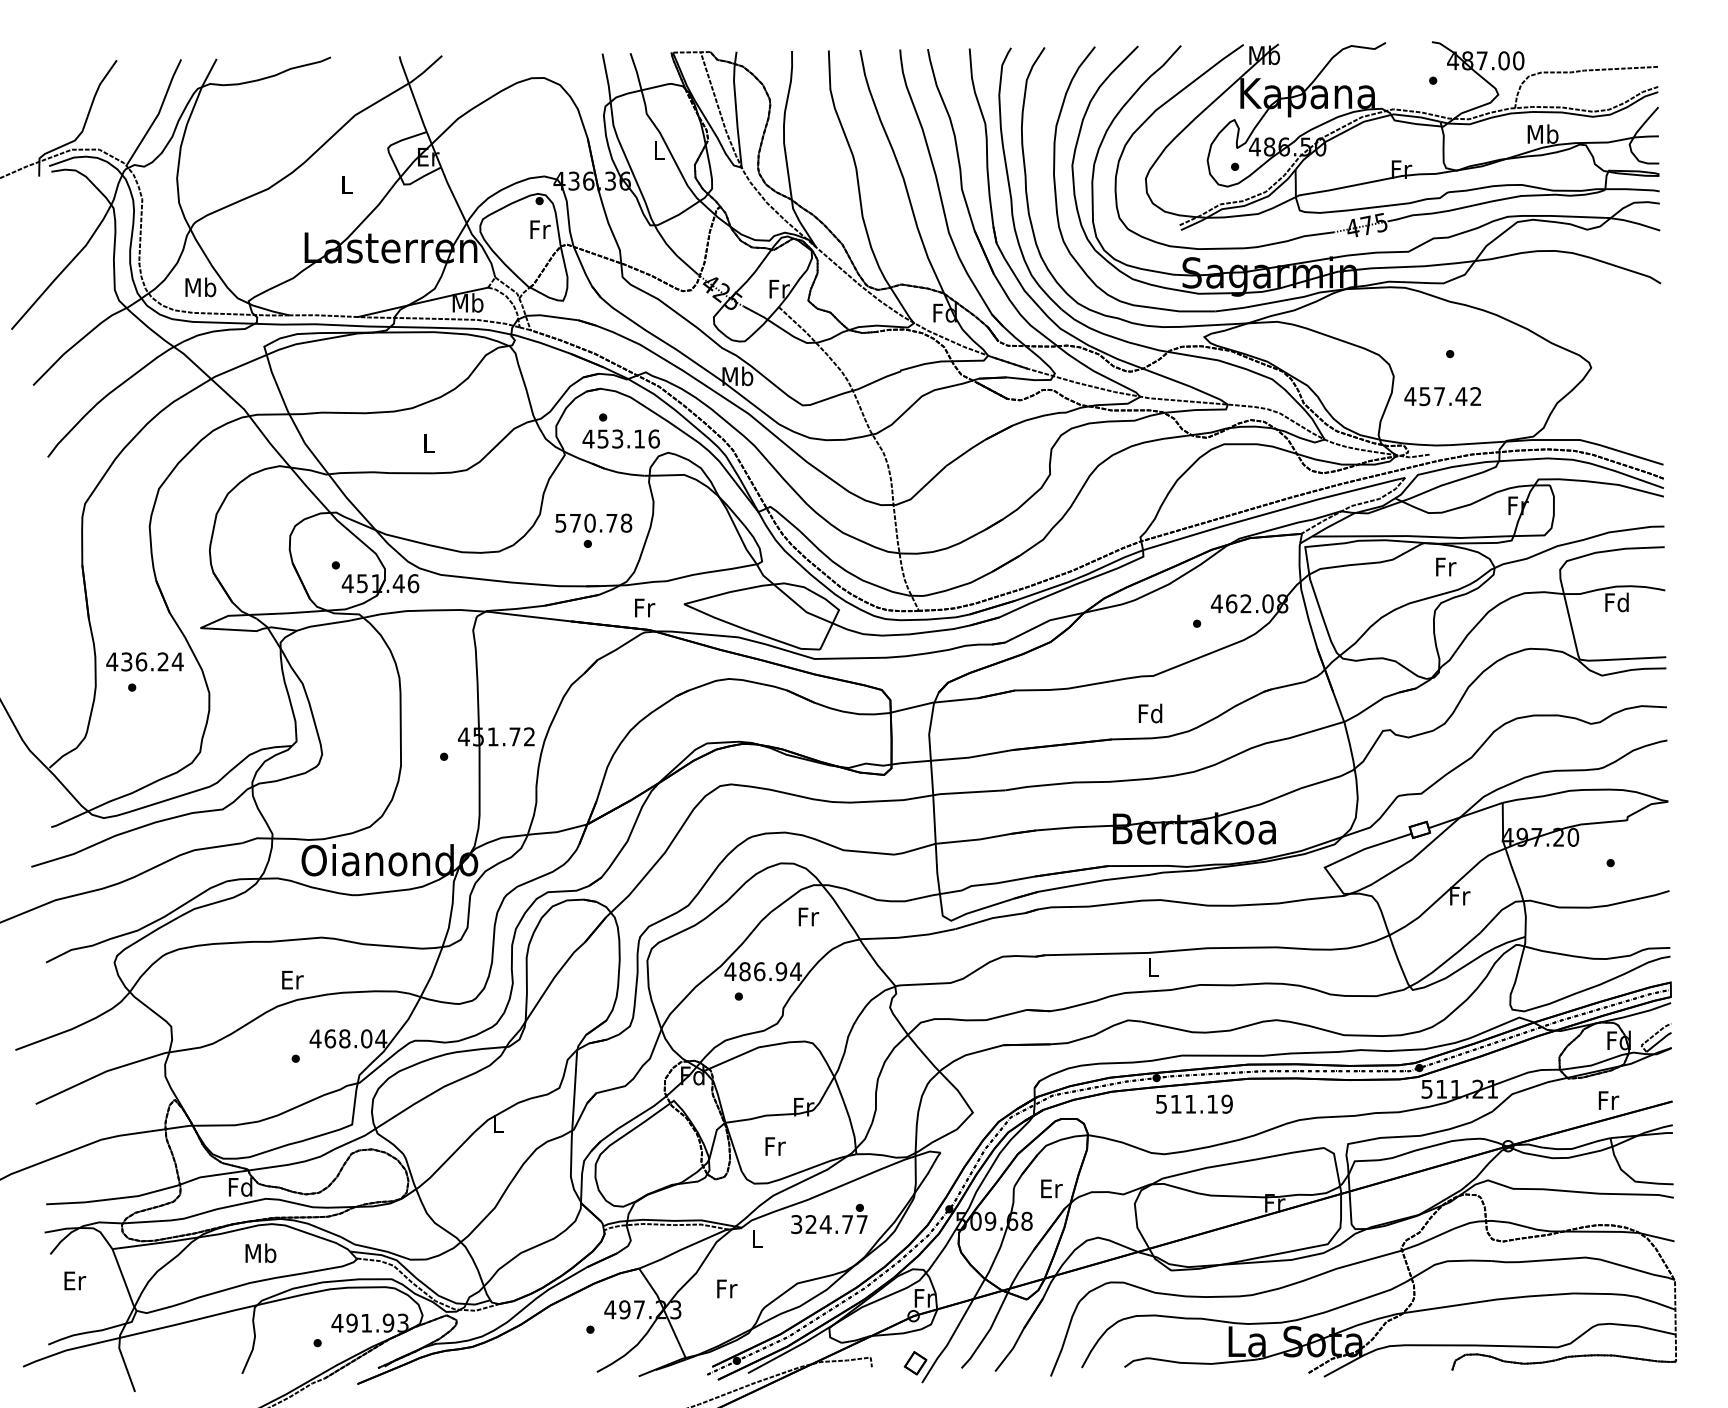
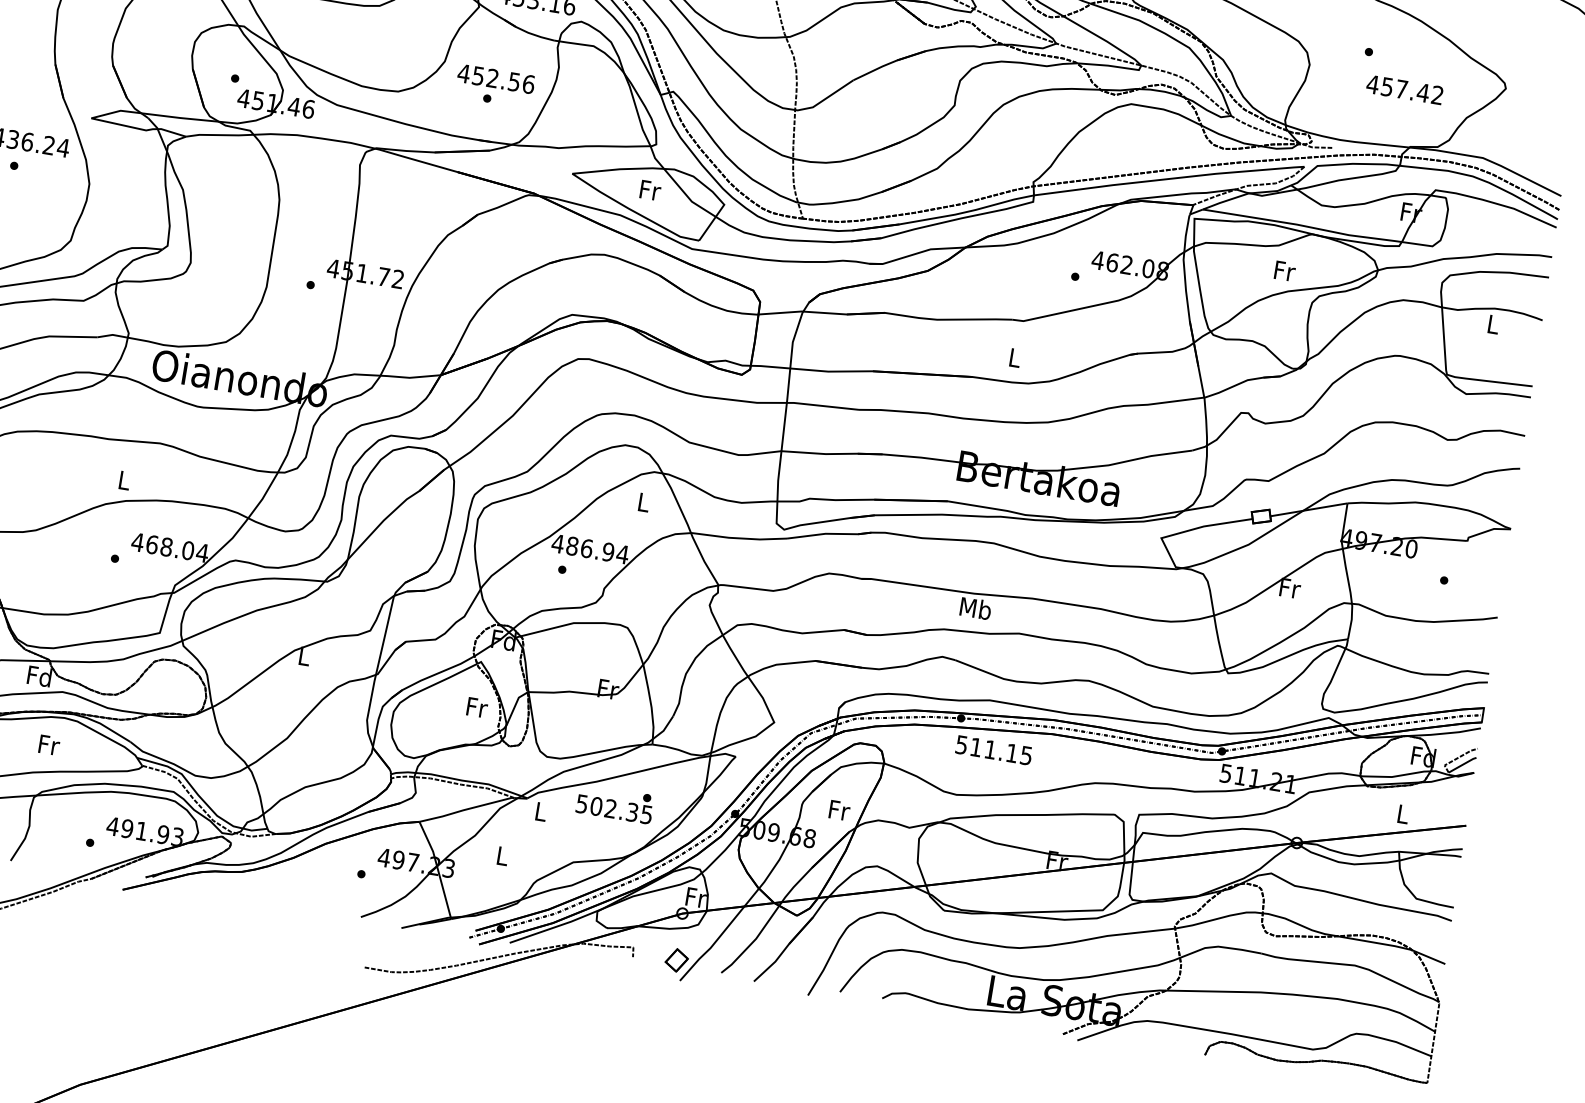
text: (1442, 396) -> (1404, 89), moved
text: (593, 522) -> (496, 78), 570.78 -> 452.56
text: (1446, 566) -> (1285, 270), moved
text: (1616, 602) -> (1492, 324), Fd -> L
text: (645, 607) -> (651, 190), moved
text: (1150, 713) -> (1014, 357), Fd -> L
text: (808, 916) -> (644, 502), Fr -> L
text: (1152, 967) -> (975, 608), L -> Mb
text: (292, 979) -> (124, 480), Er -> L
text: (1608, 1100) -> (1403, 814), Fr -> L
text: (1226, 1103) -> (1025, 754), 511.19 -> 511.15
text: (775, 1146) -> (477, 707), moved
text: (1051, 1188) -> (839, 810), Er -> Fr
text: (829, 1224) -> (614, 809), 324.77 -> 502.35
text: (260, 1252) -> (48, 744), Mb -> Fr
text: (727, 1288) -> (503, 855), Fr -> L

